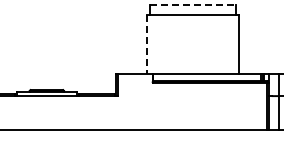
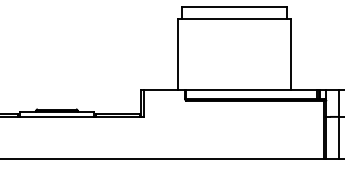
line: (193, 5) -> (235, 6), dashed -> solid
line: (146, 45) -> (177, 55), dashed -> solid

